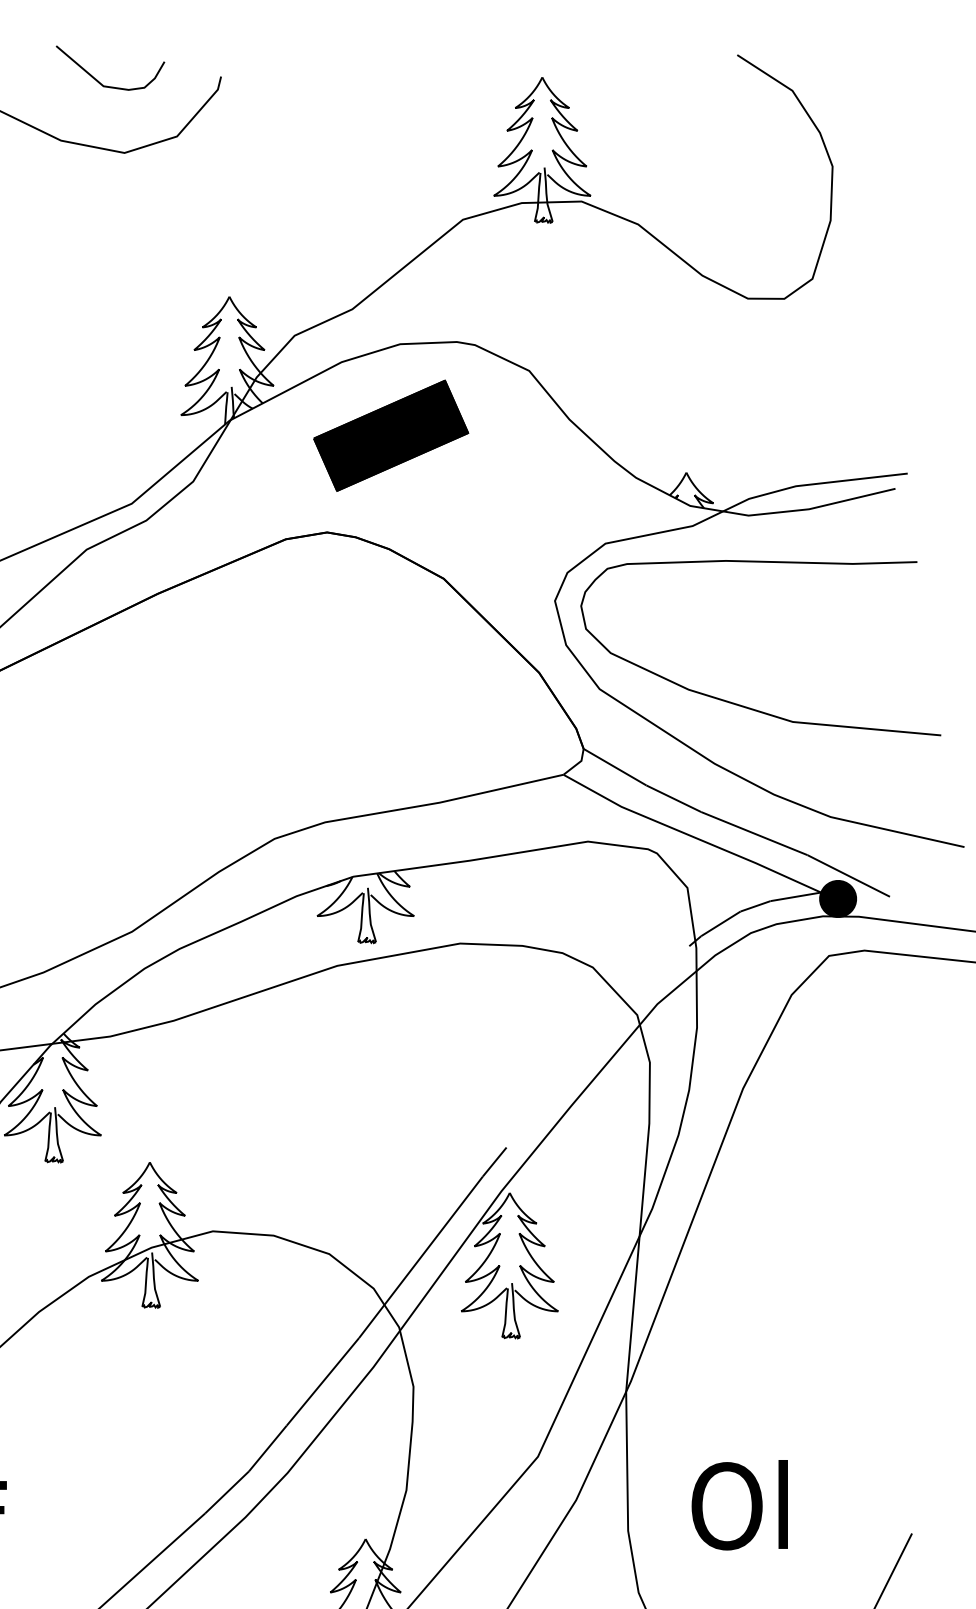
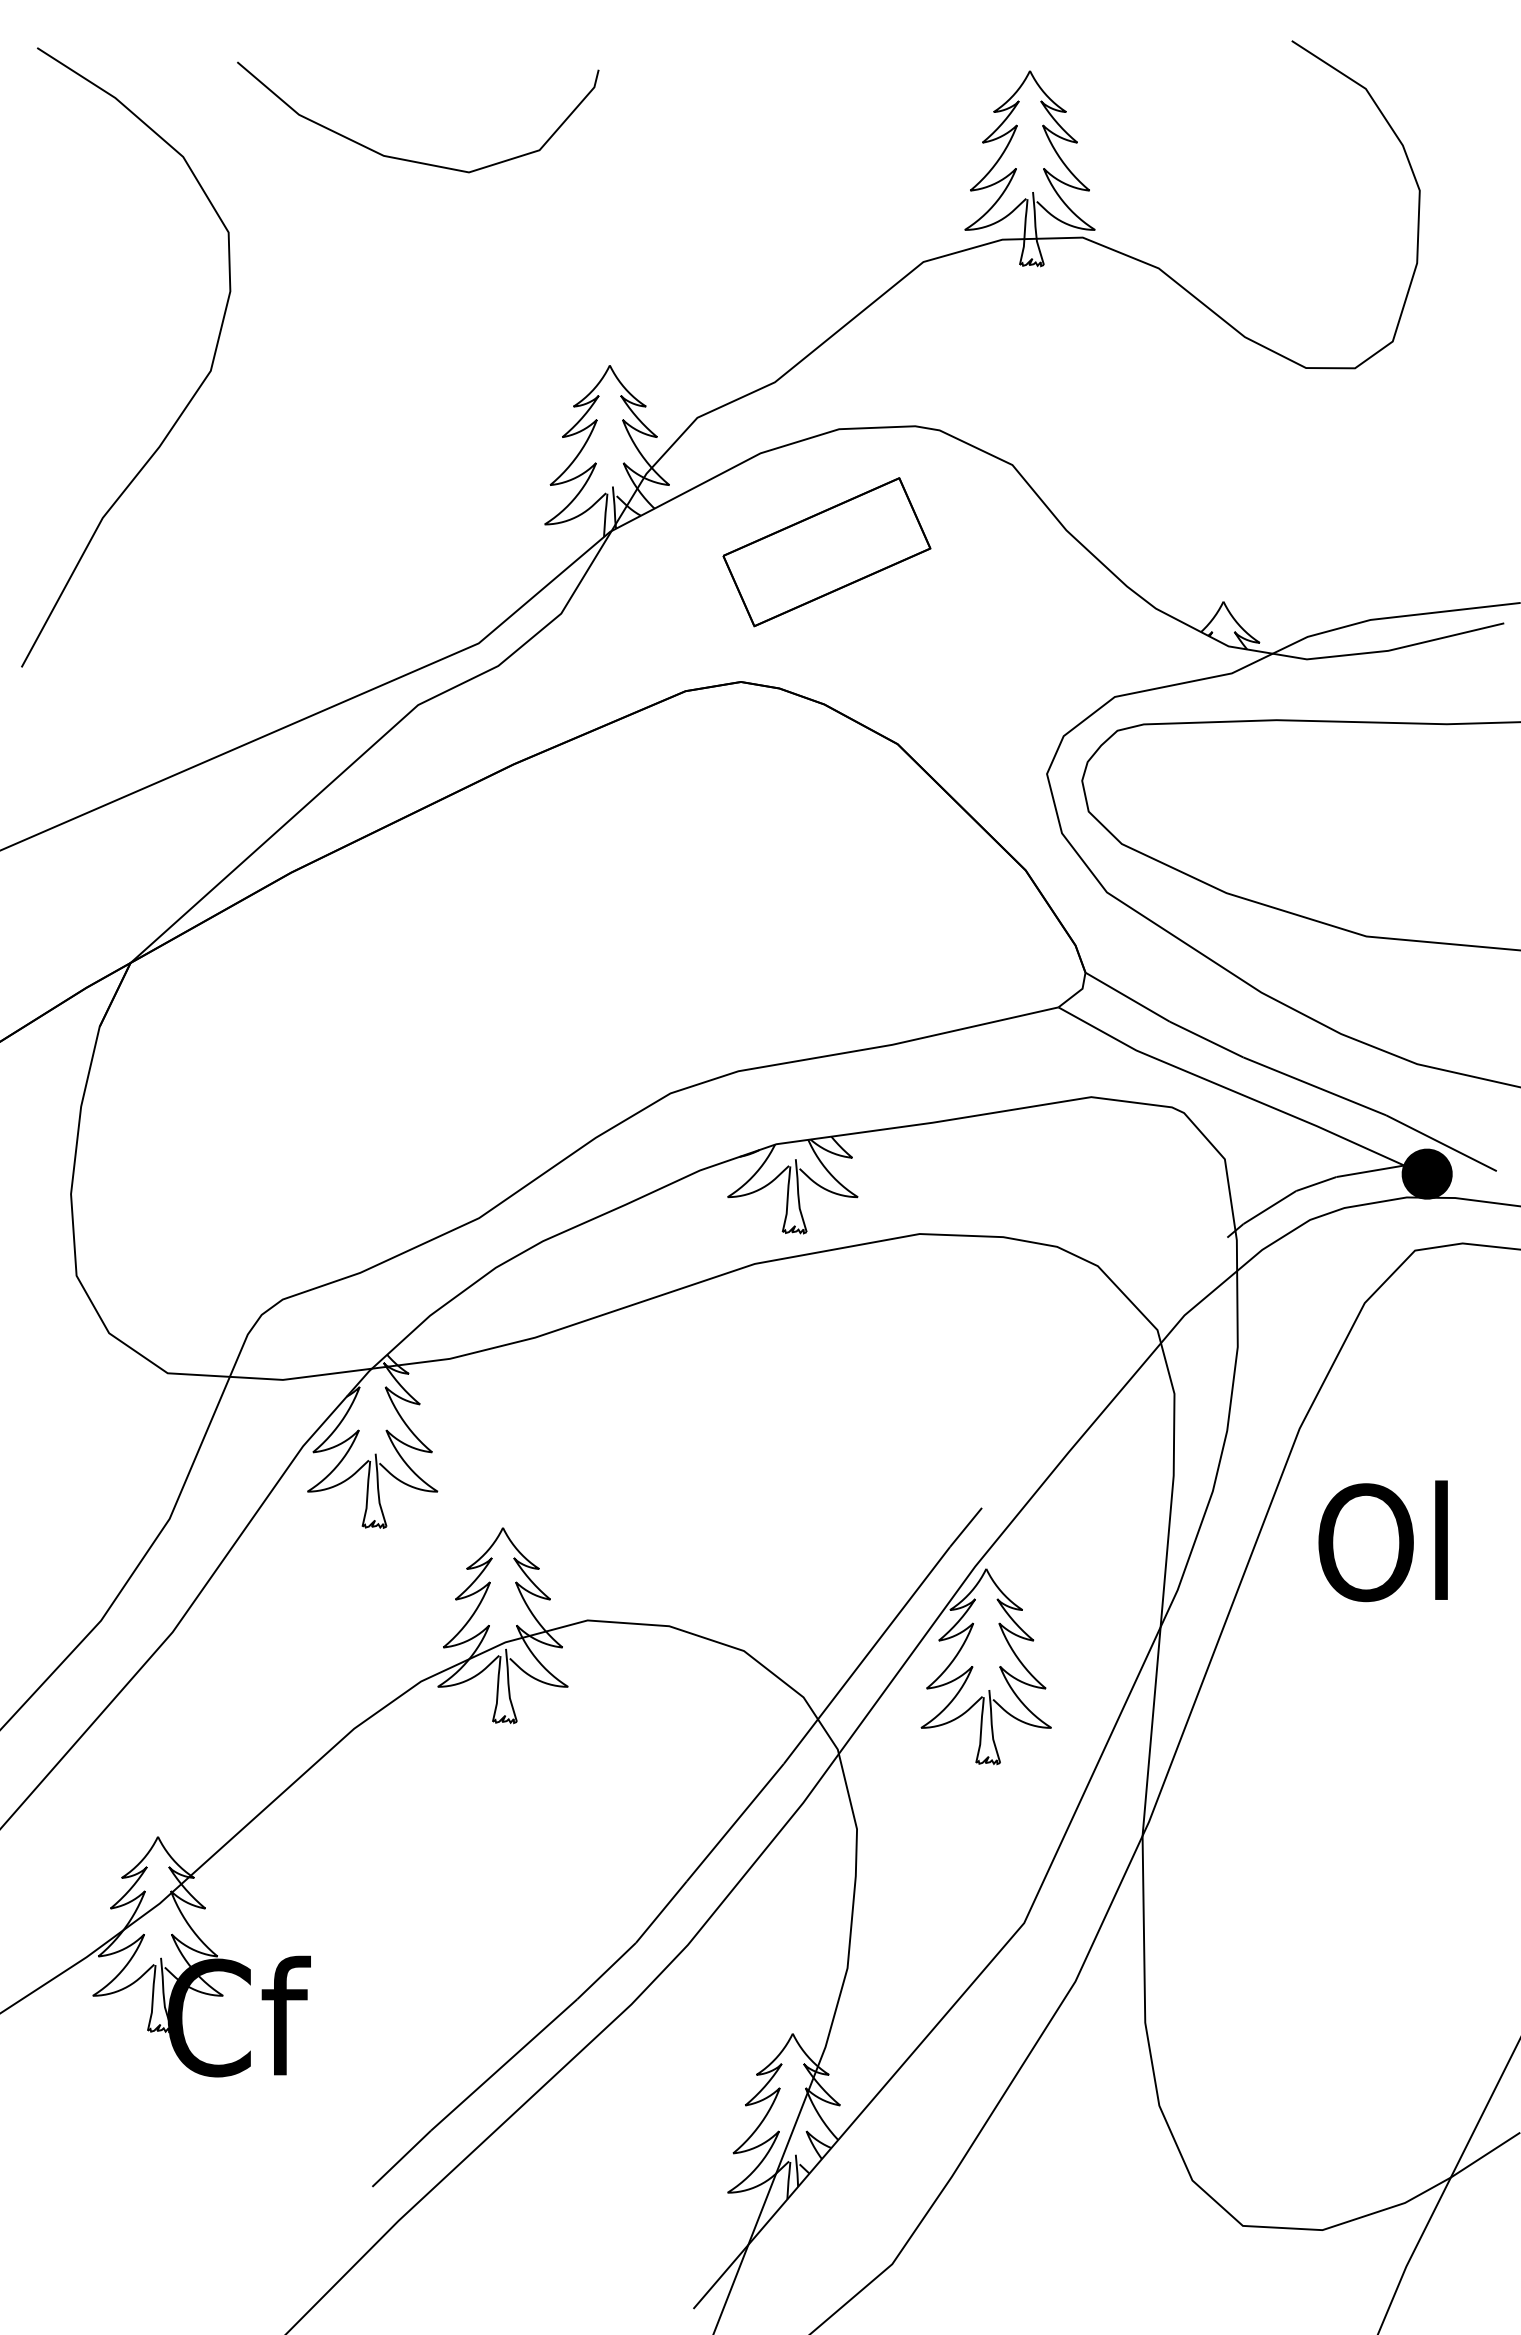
curve: (100, 82) -> (436, 77), removed
fill: (390, 436) -> (826, 552), removed
text: (739, 1505) -> (1382, 1541), moved

